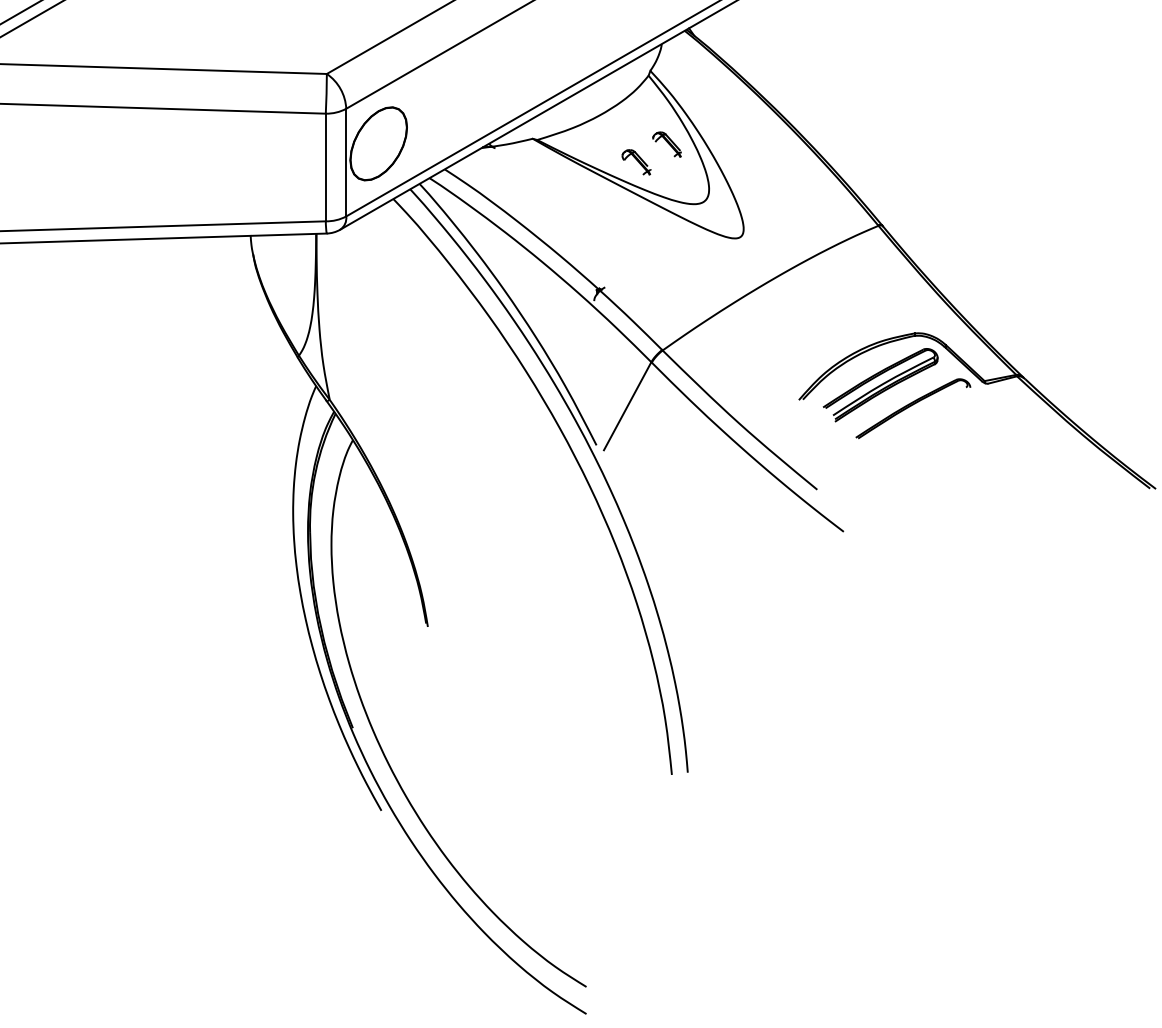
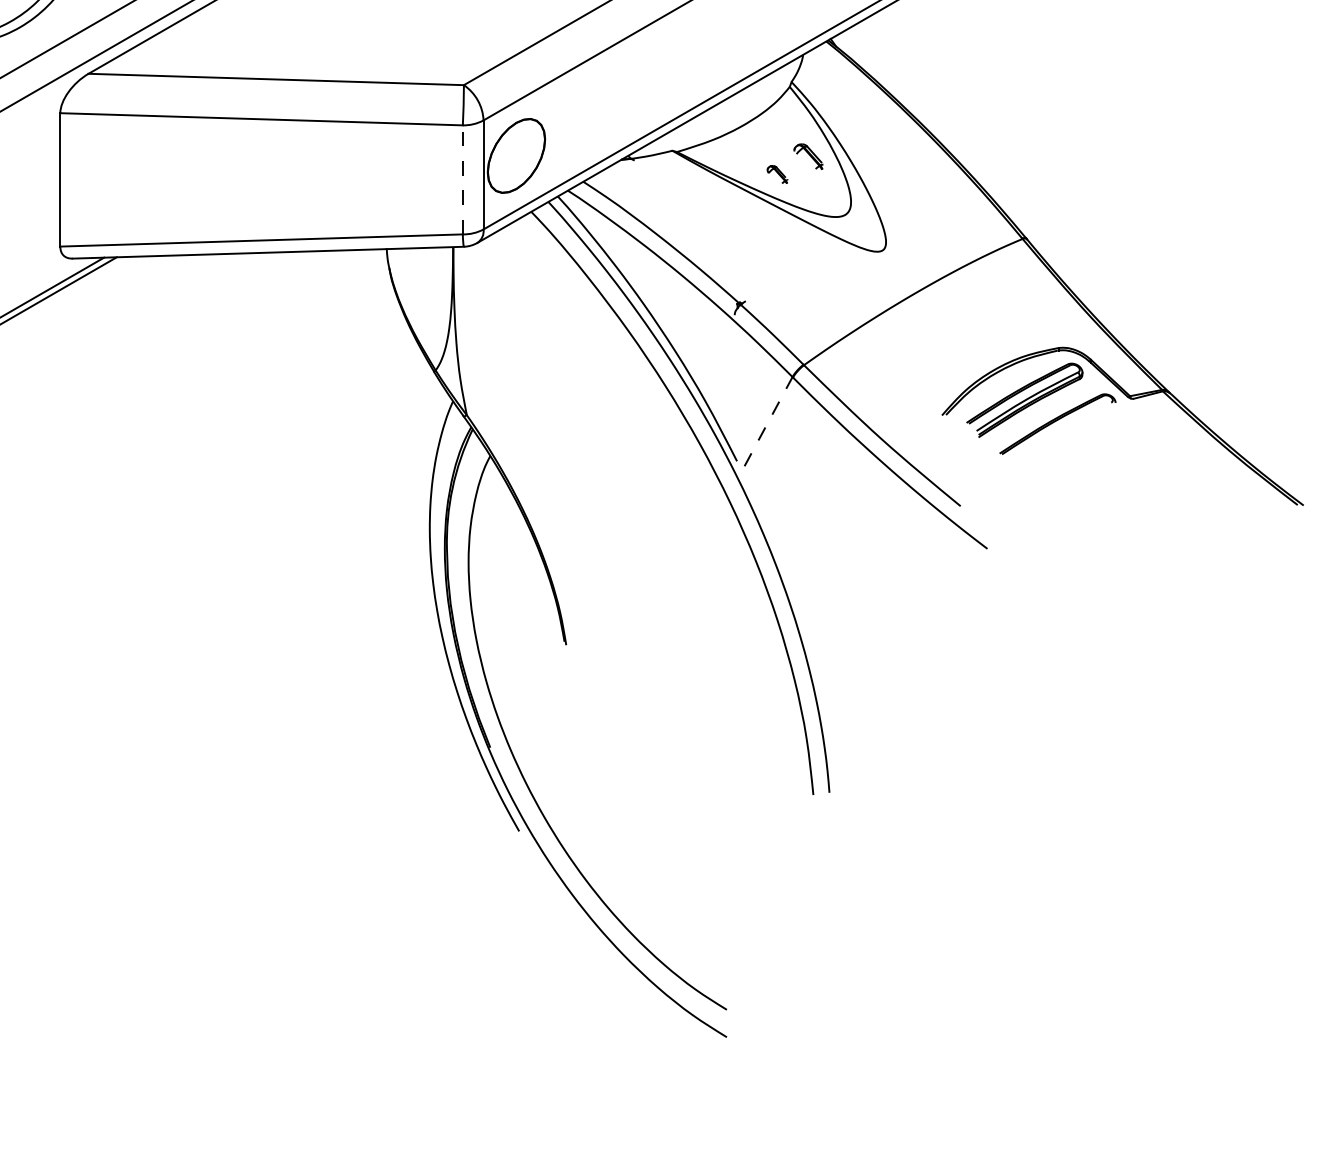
part: (636, 162) -> (777, 174), size x0.7
line: (325, 167) -> (462, 179), solid -> dashed
line: (627, 406) -> (768, 421), solid -> dashed

